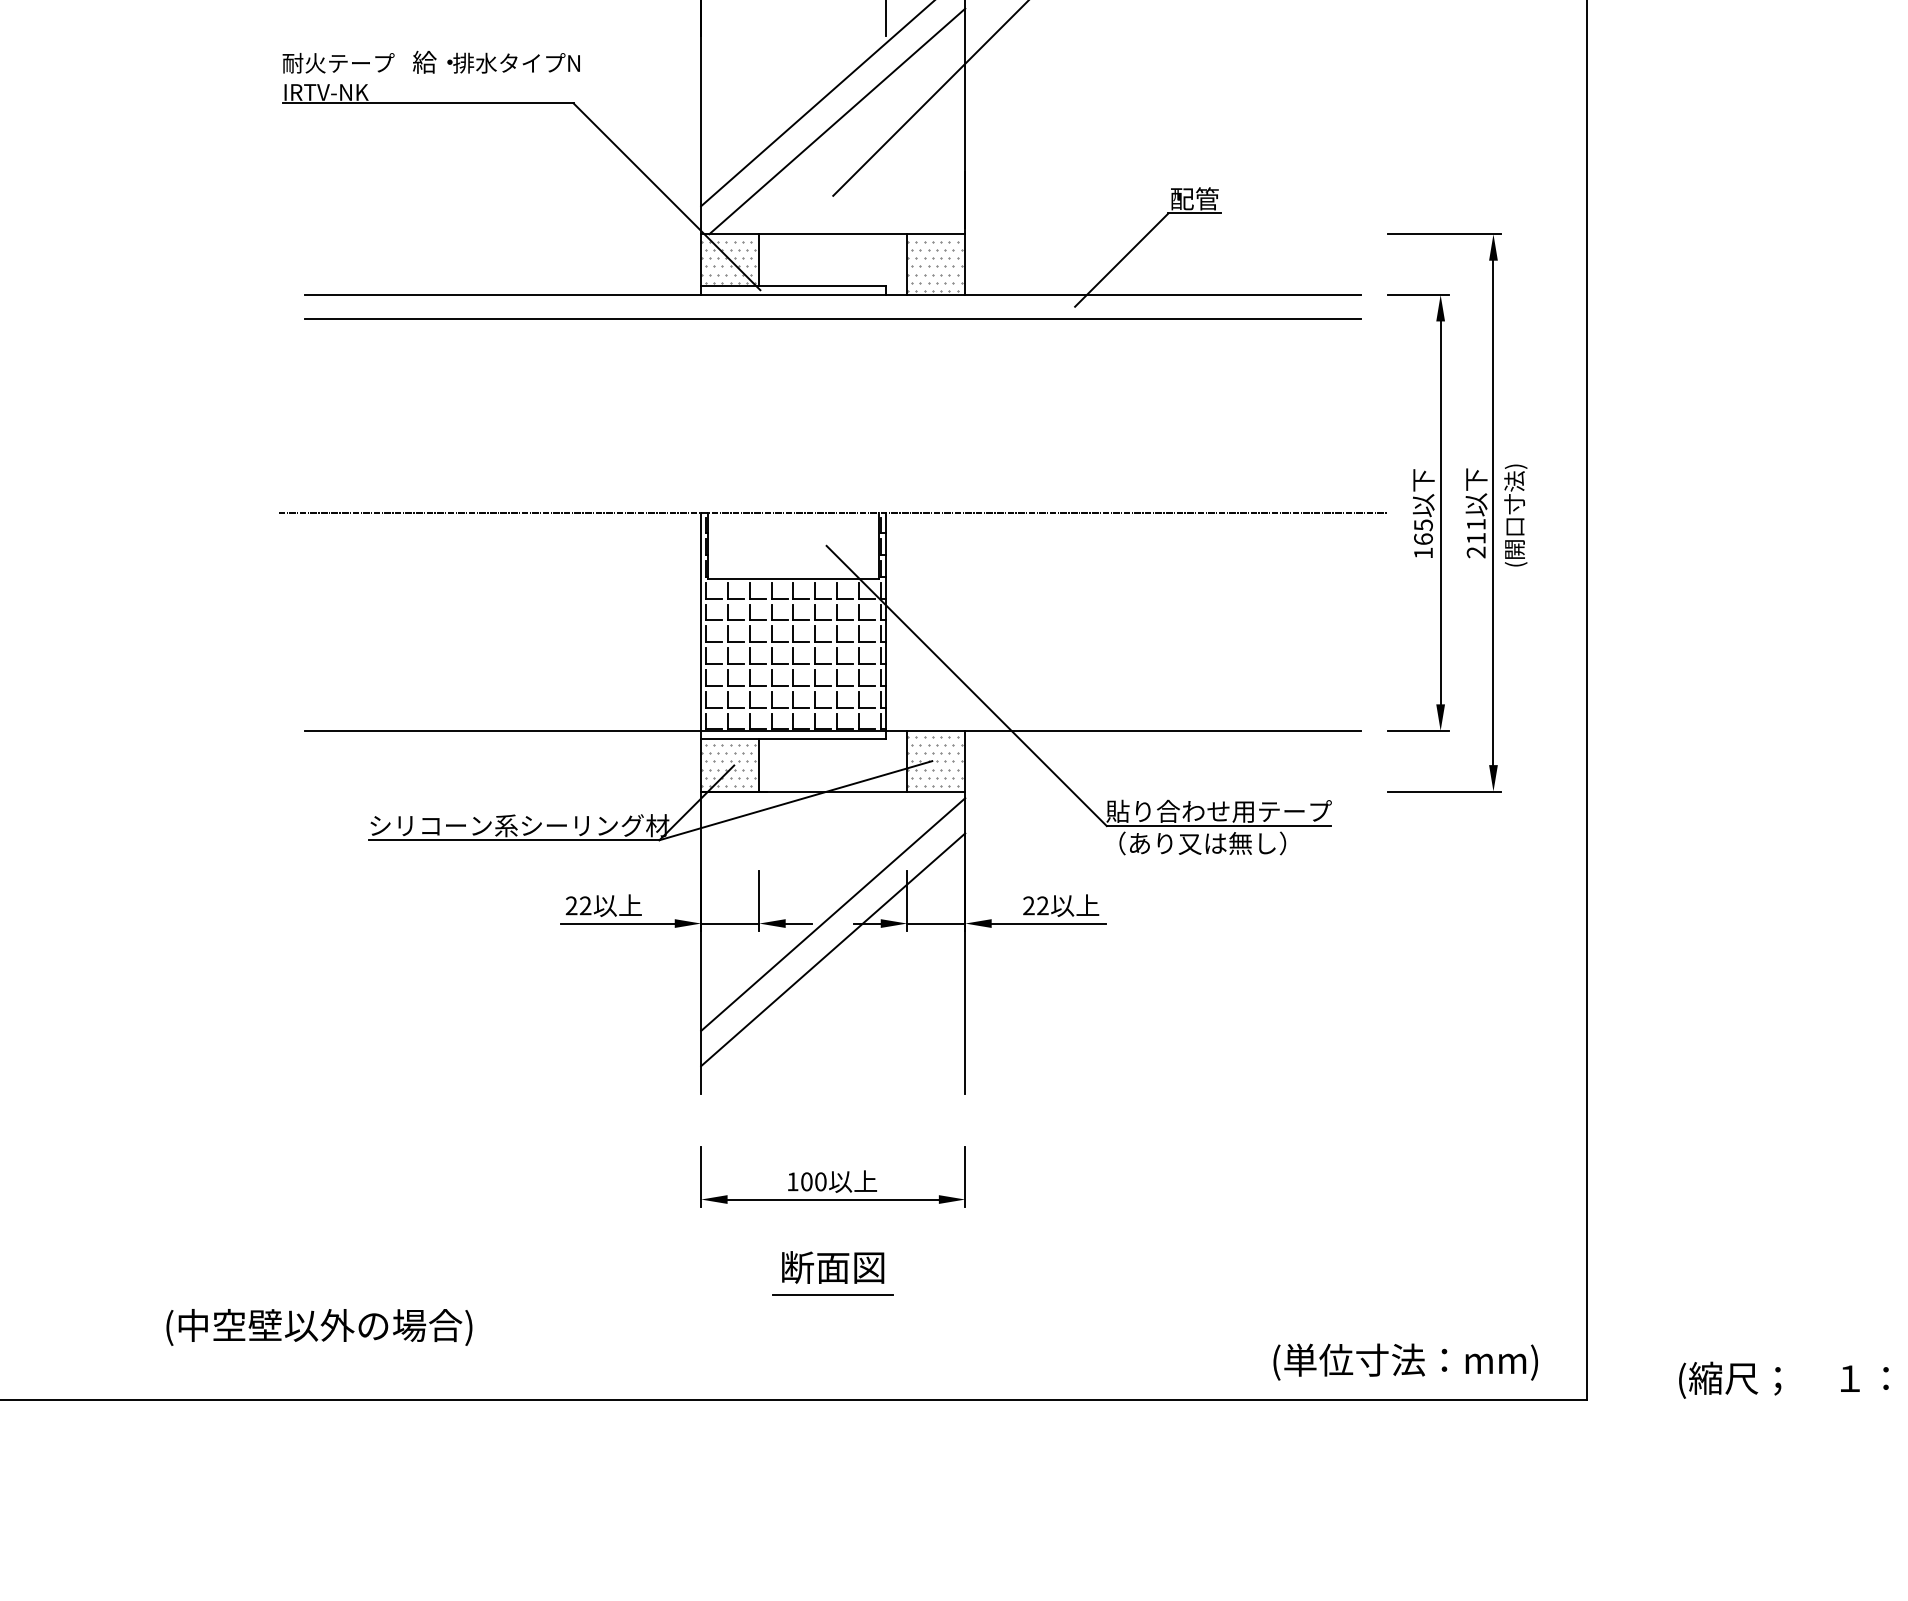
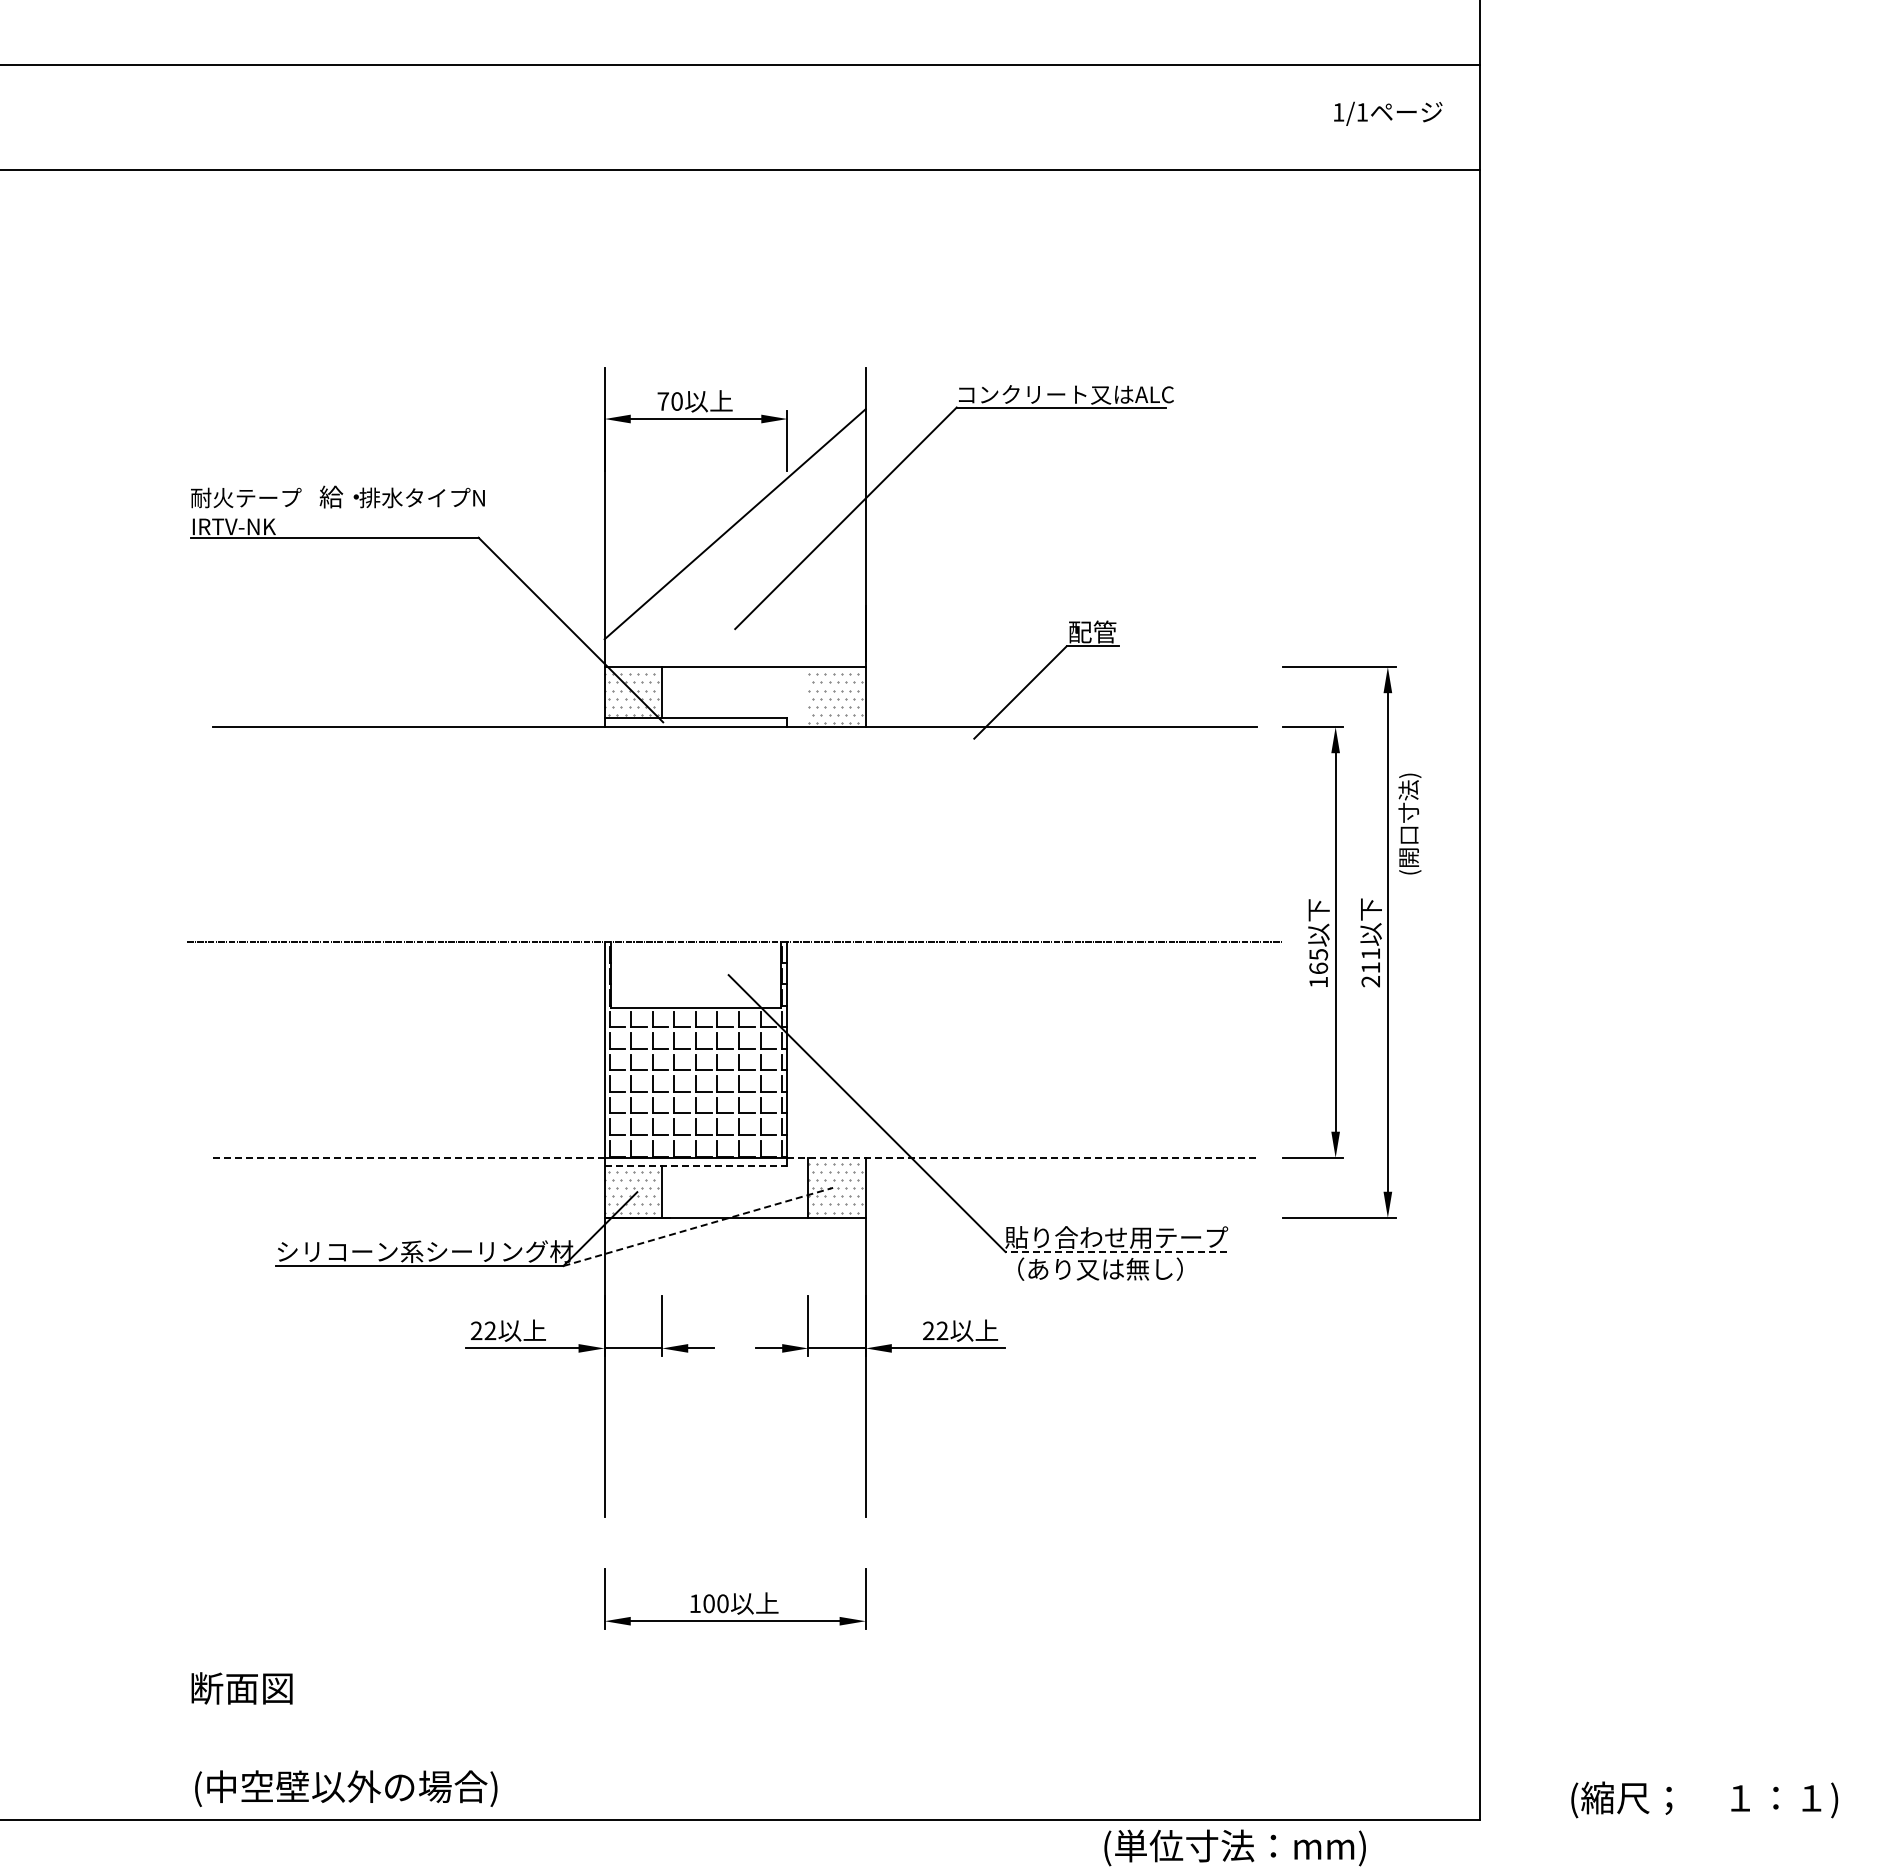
line: (836, 121) -> (738, 555), removed
line: (907, 265) -> (808, 697), removed
line: (833, 318) -> (735, 750), removed
text: (1515, 514) -> (1409, 823), moved
line: (502, 730) -> (408, 1157), solid -> dashed
line: (1123, 730) -> (1022, 1157), solid -> dashed
line: (794, 739) -> (696, 1166), solid -> dashed
line: (796, 800) -> (698, 1226), solid -> dashed
line: (1218, 826) -> (1116, 1252), solid -> dashed
line: (832, 914) -> (734, 1339), removed
line: (832, 949) -> (734, 1374), removed
text: (832, 1267) -> (241, 1688), moved
line: (832, 1294) -> (734, 1715), removed
text: (319, 1327) -> (346, 1788), moved
text: (1405, 1361) -> (1234, 1847), moved

